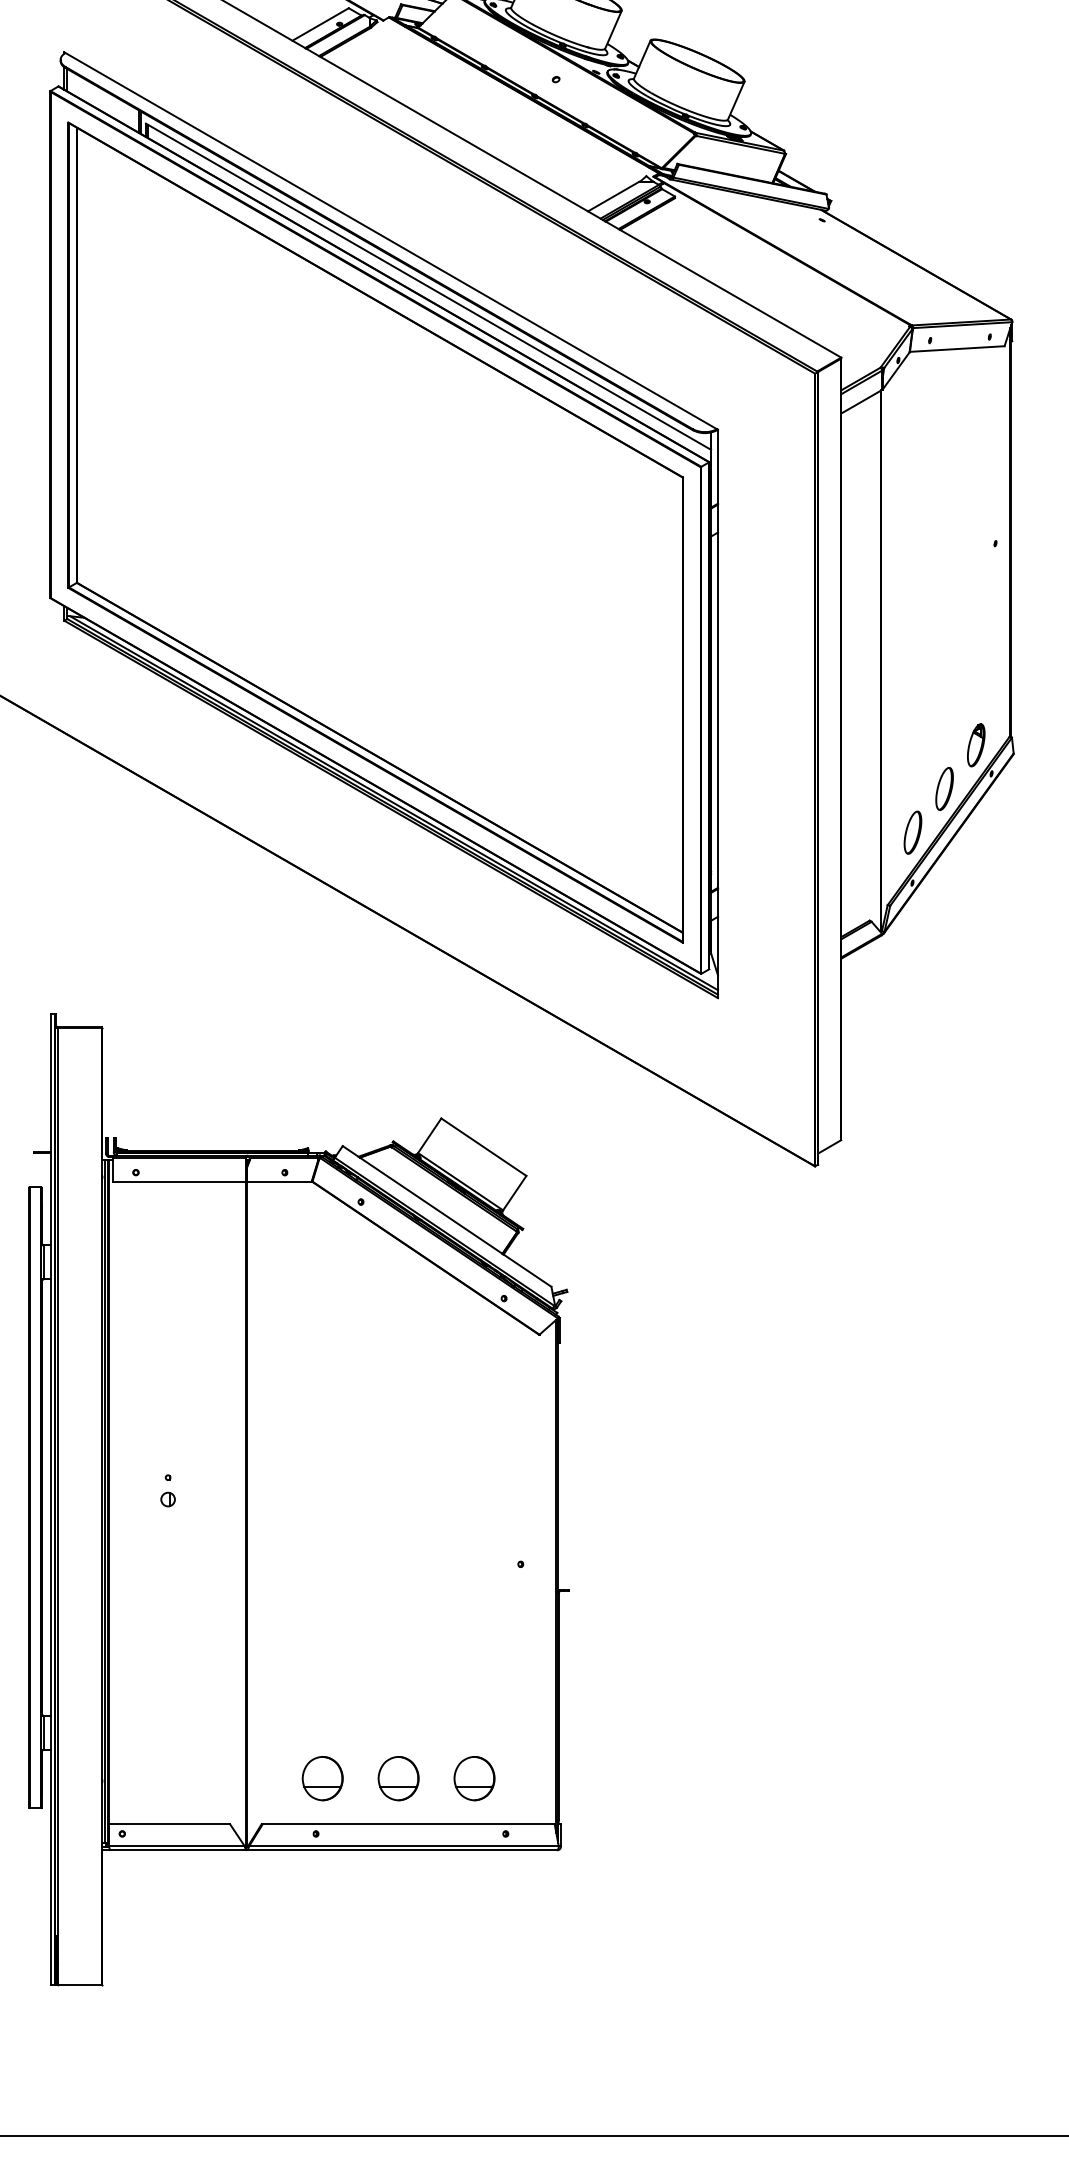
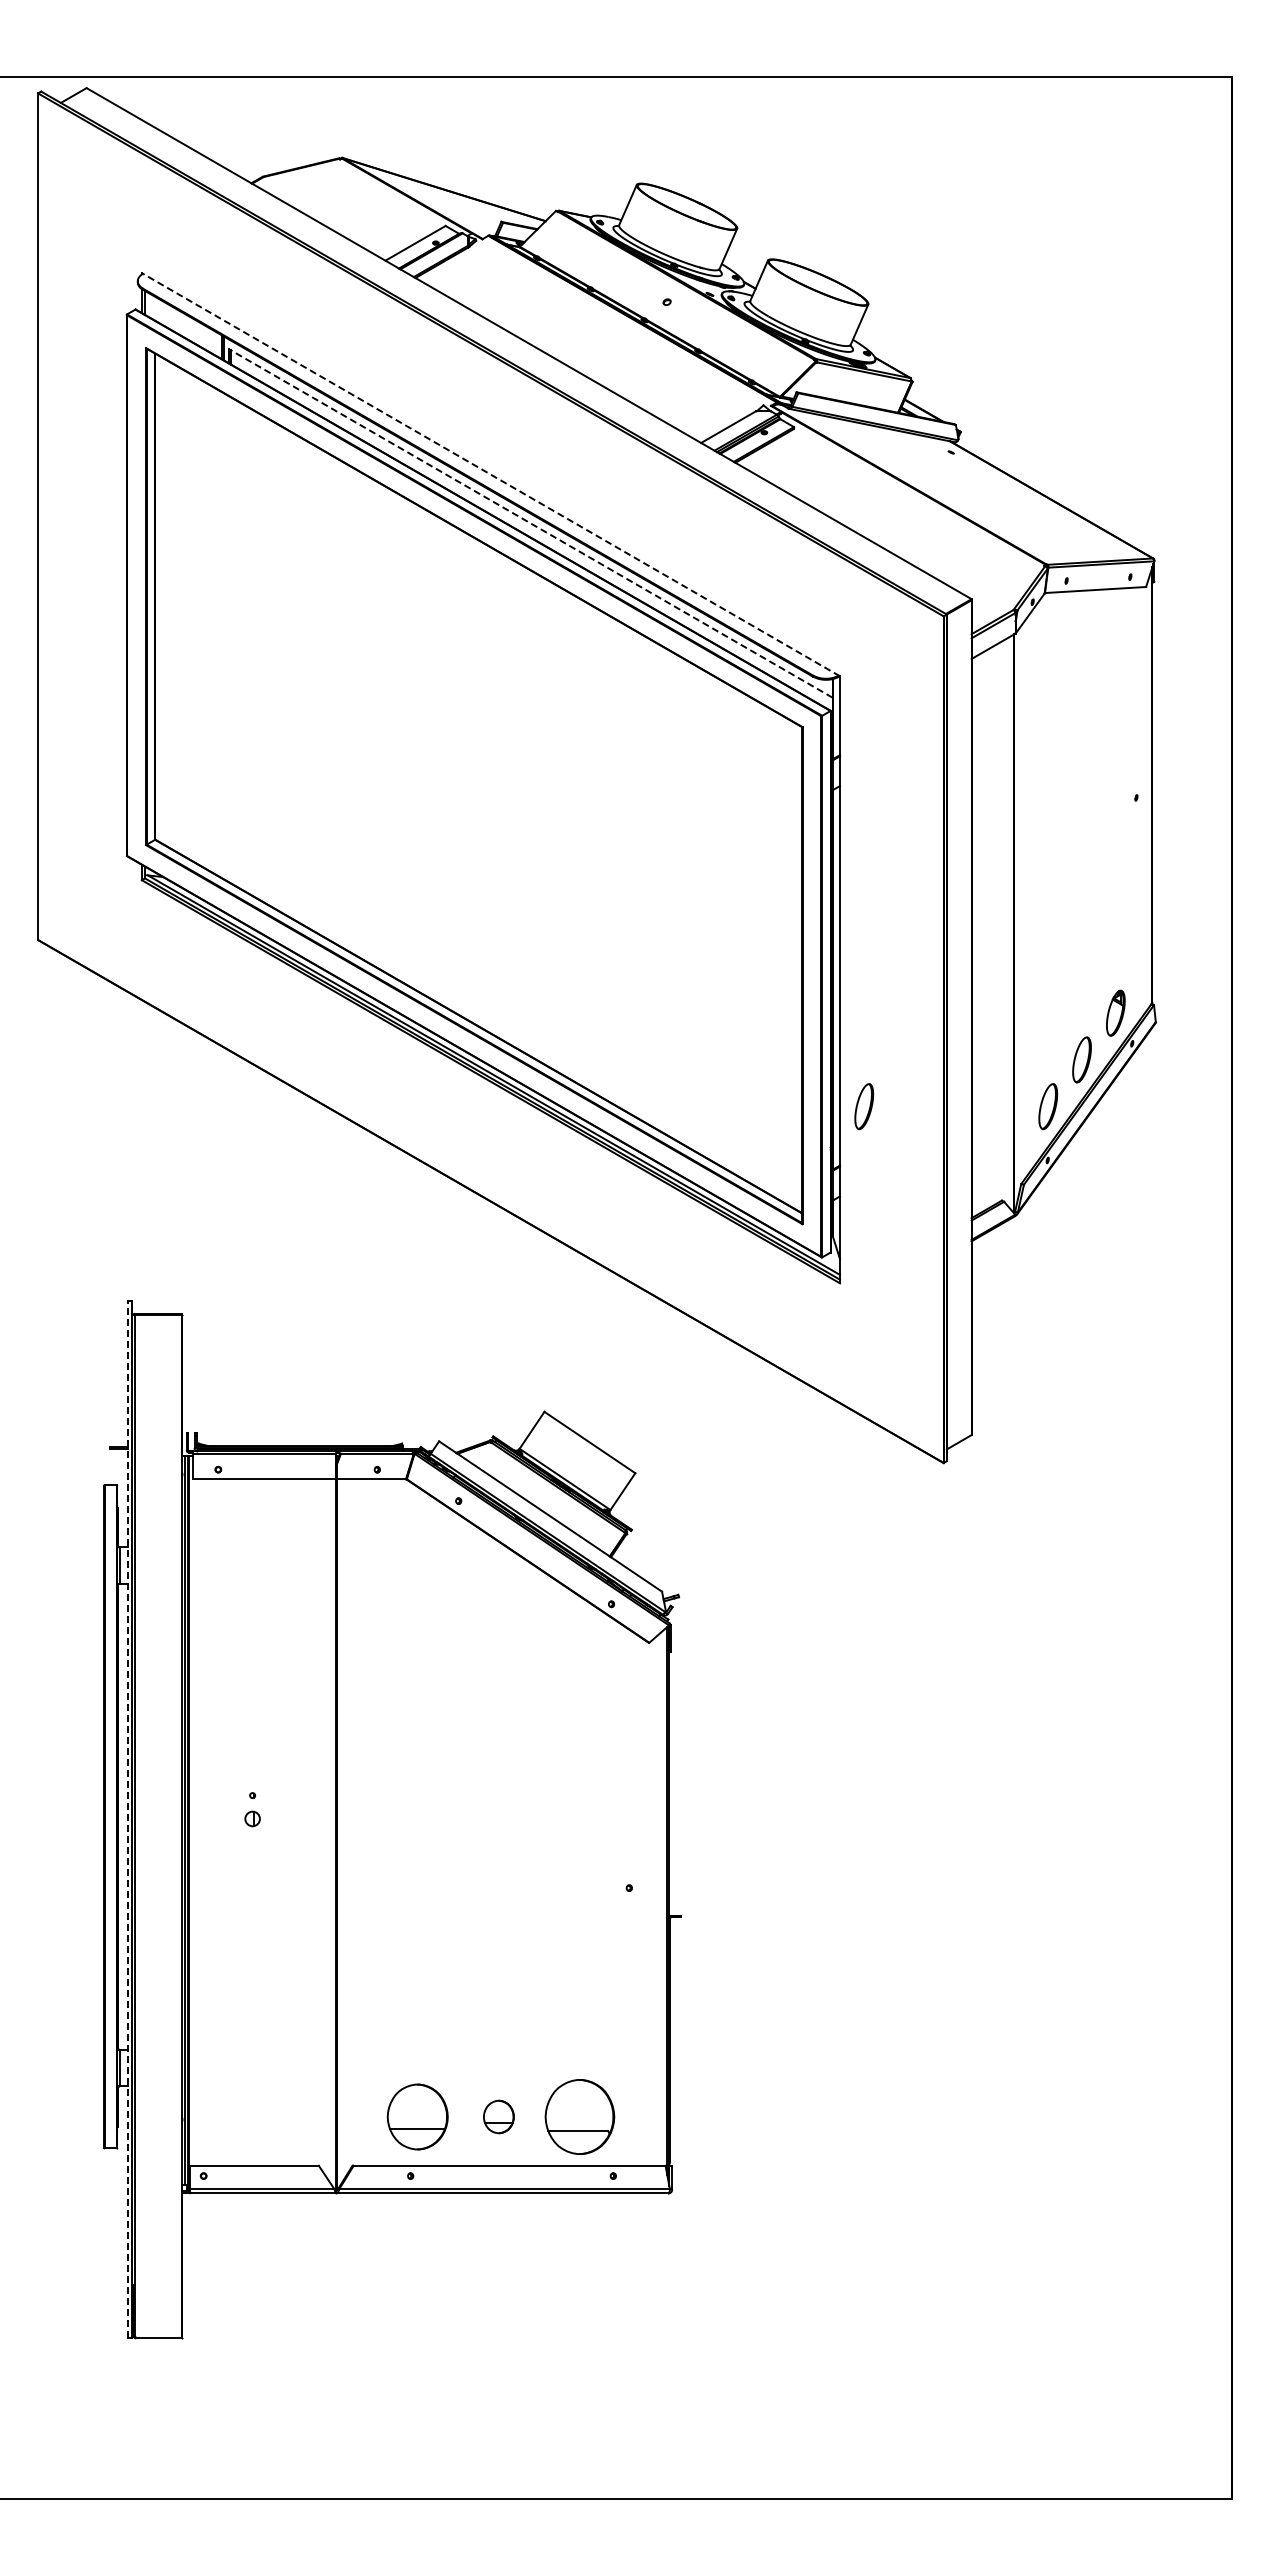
line: (390, 240) -> (490, 474), solid -> dashed
line: (428, 286) -> (530, 523), solid -> dashed
part: (740, 832) -> (864, 1106), added
line: (50, 1499) -> (127, 1818), solid -> dashed
part: (322, 1778) -> (417, 2116), size x1.4
part: (398, 1778) -> (498, 2116), size x0.7
part: (474, 1778) -> (579, 2116), size x1.6

